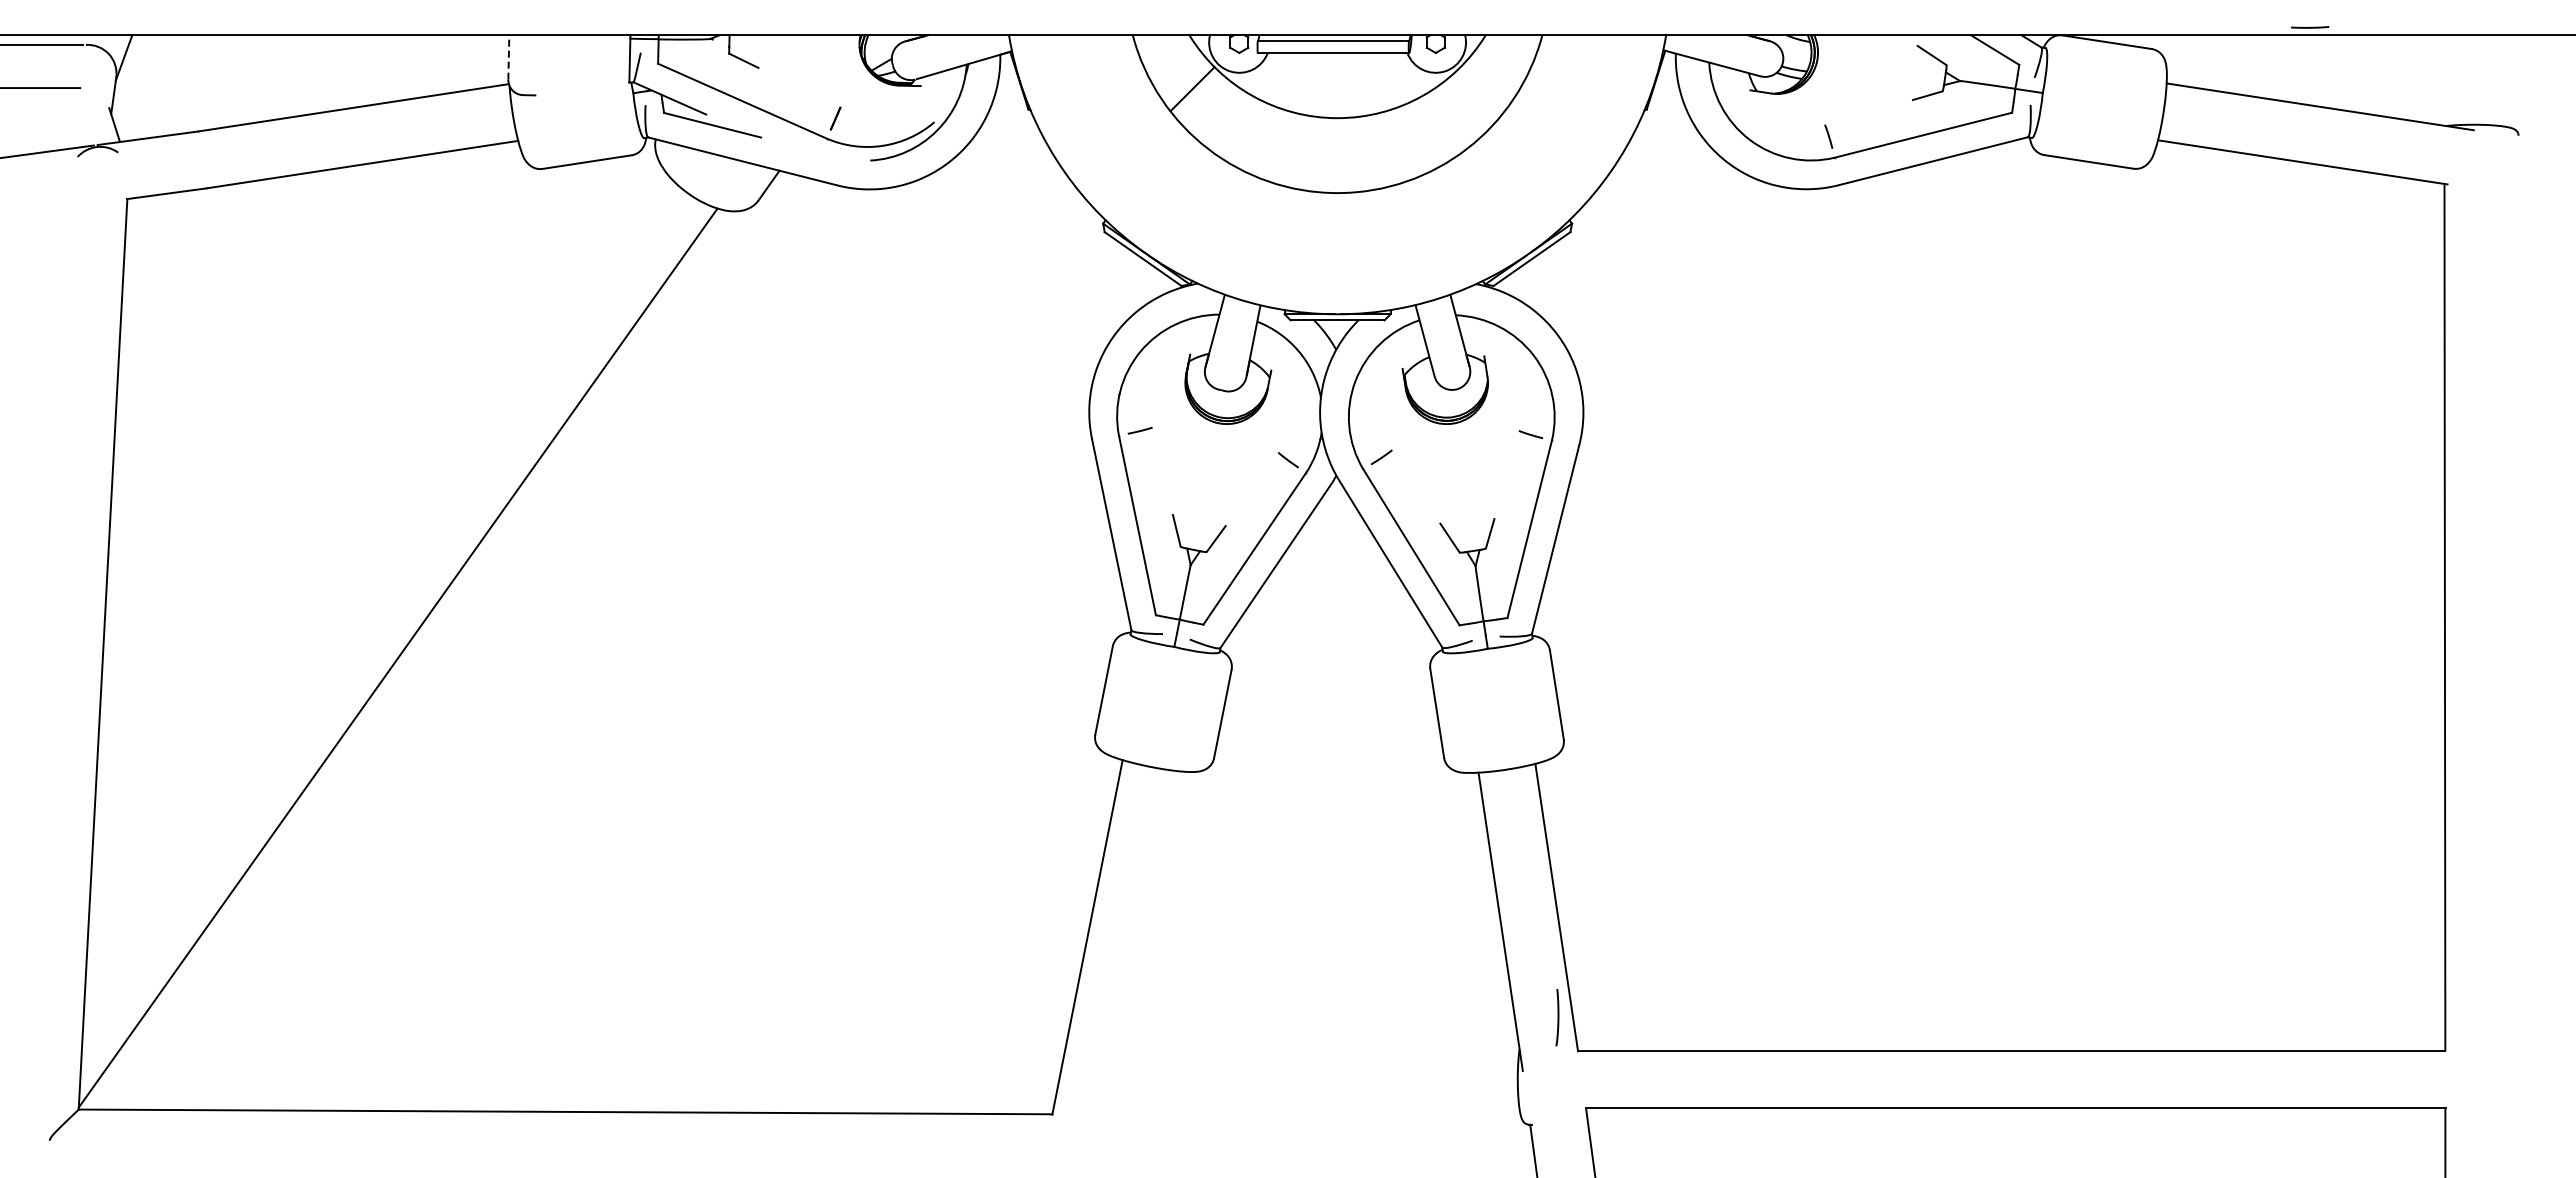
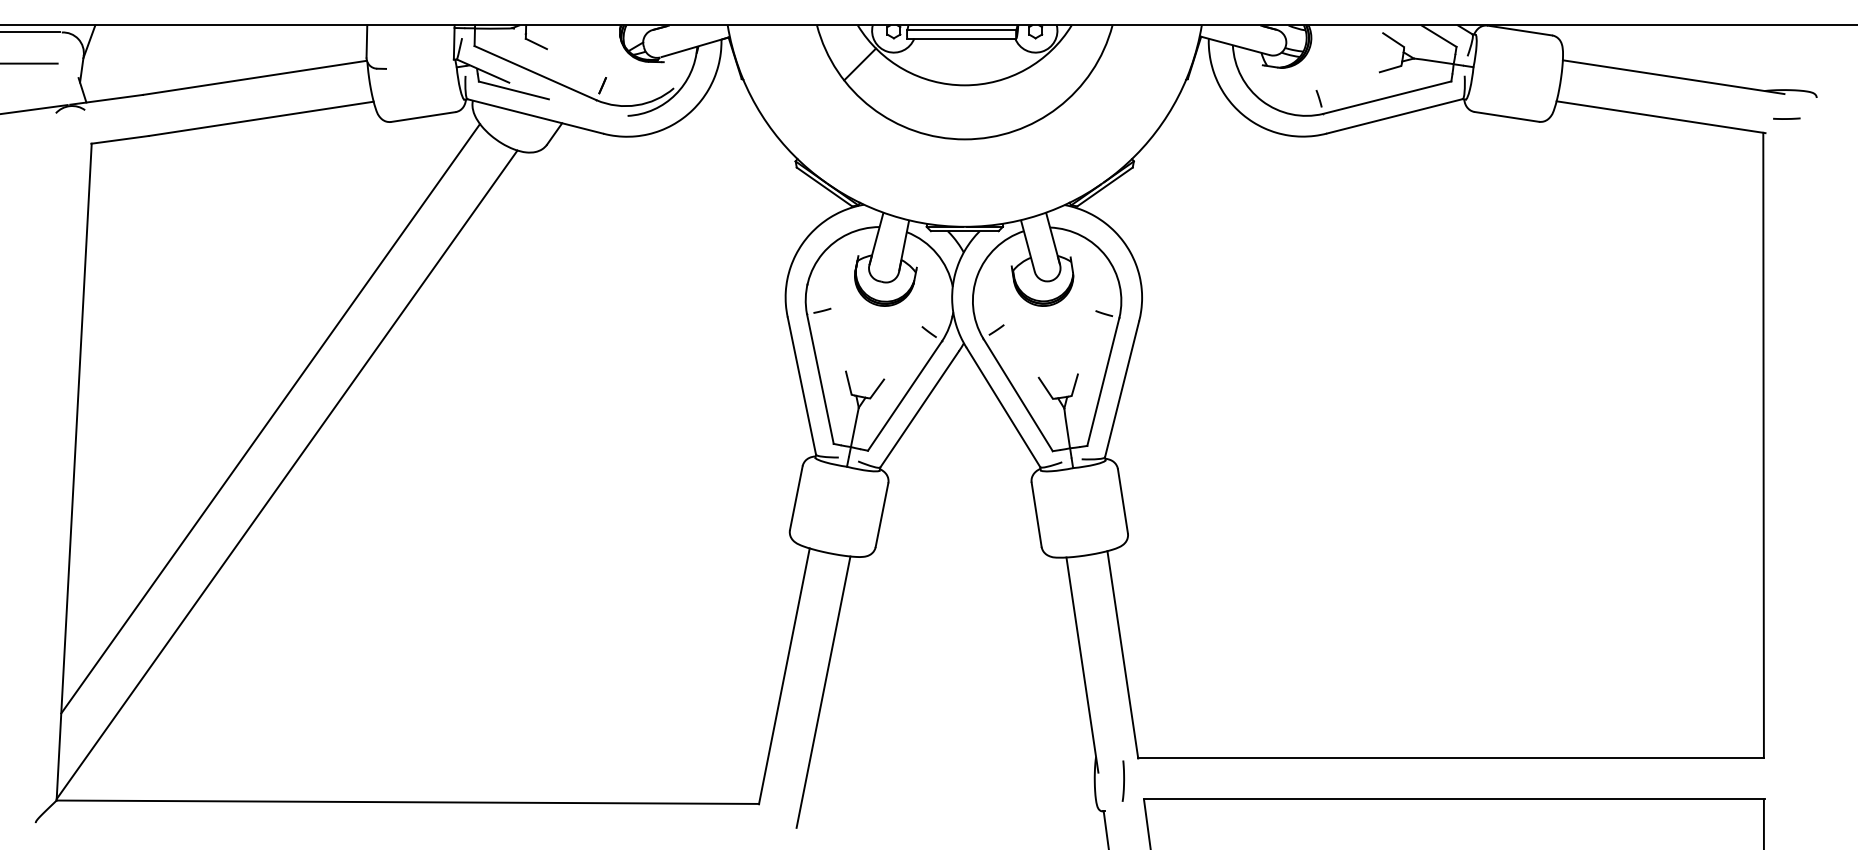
line: (2310, 27) -> (1787, 118), moved
line: (508, 56) -> (366, 40), dashed -> solid
line: (375, 579) -> (270, 418), added
line: (1141, 959) -> (823, 692), added
curve: (1557, 1017) -> (1123, 781), moved

